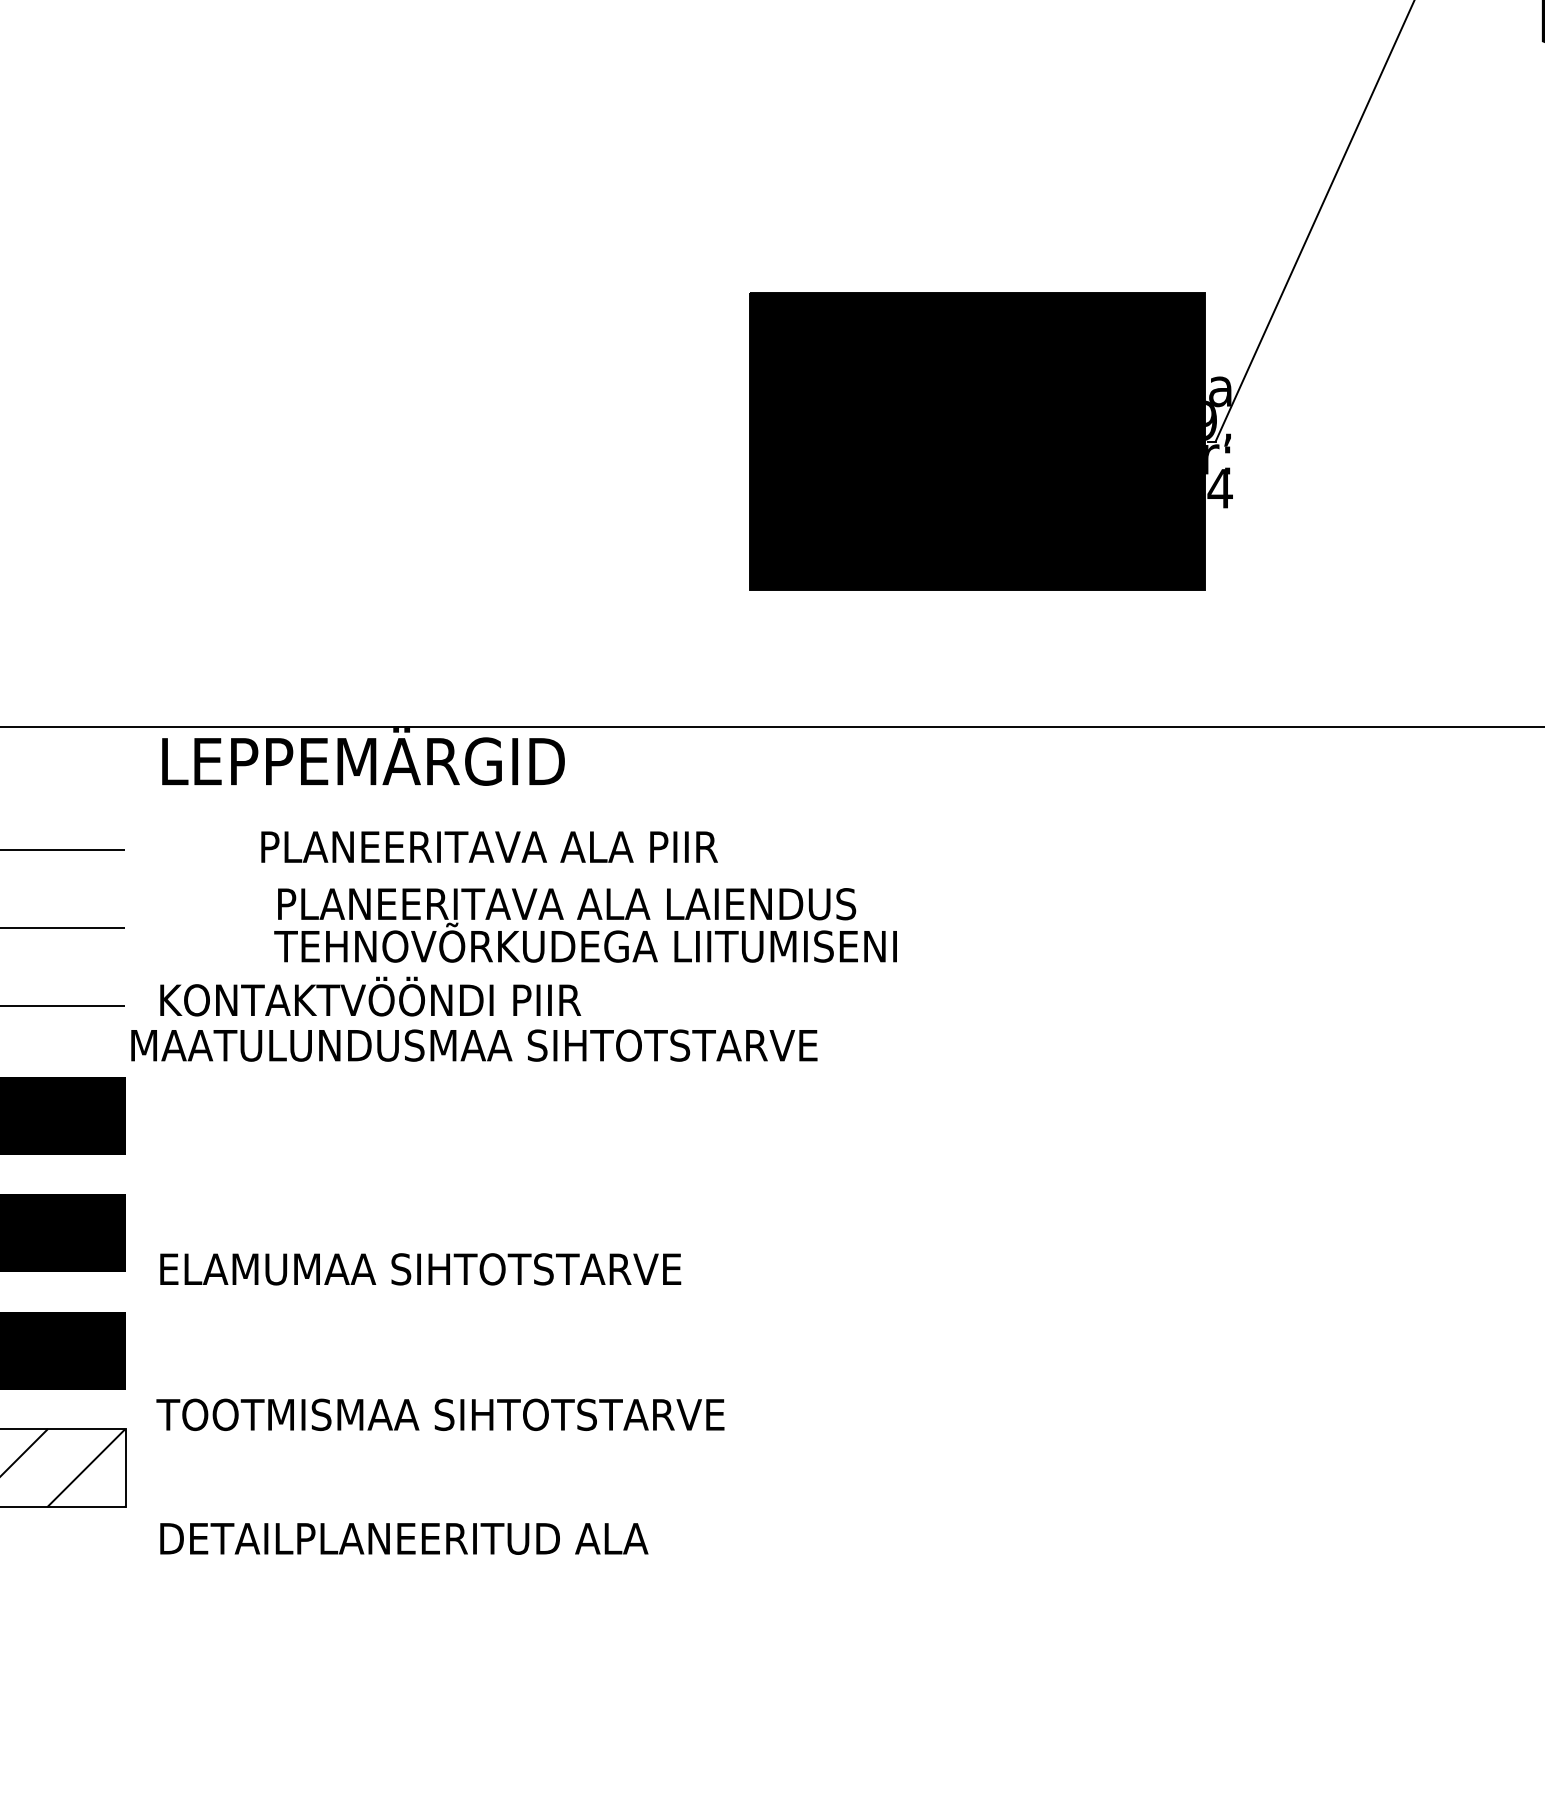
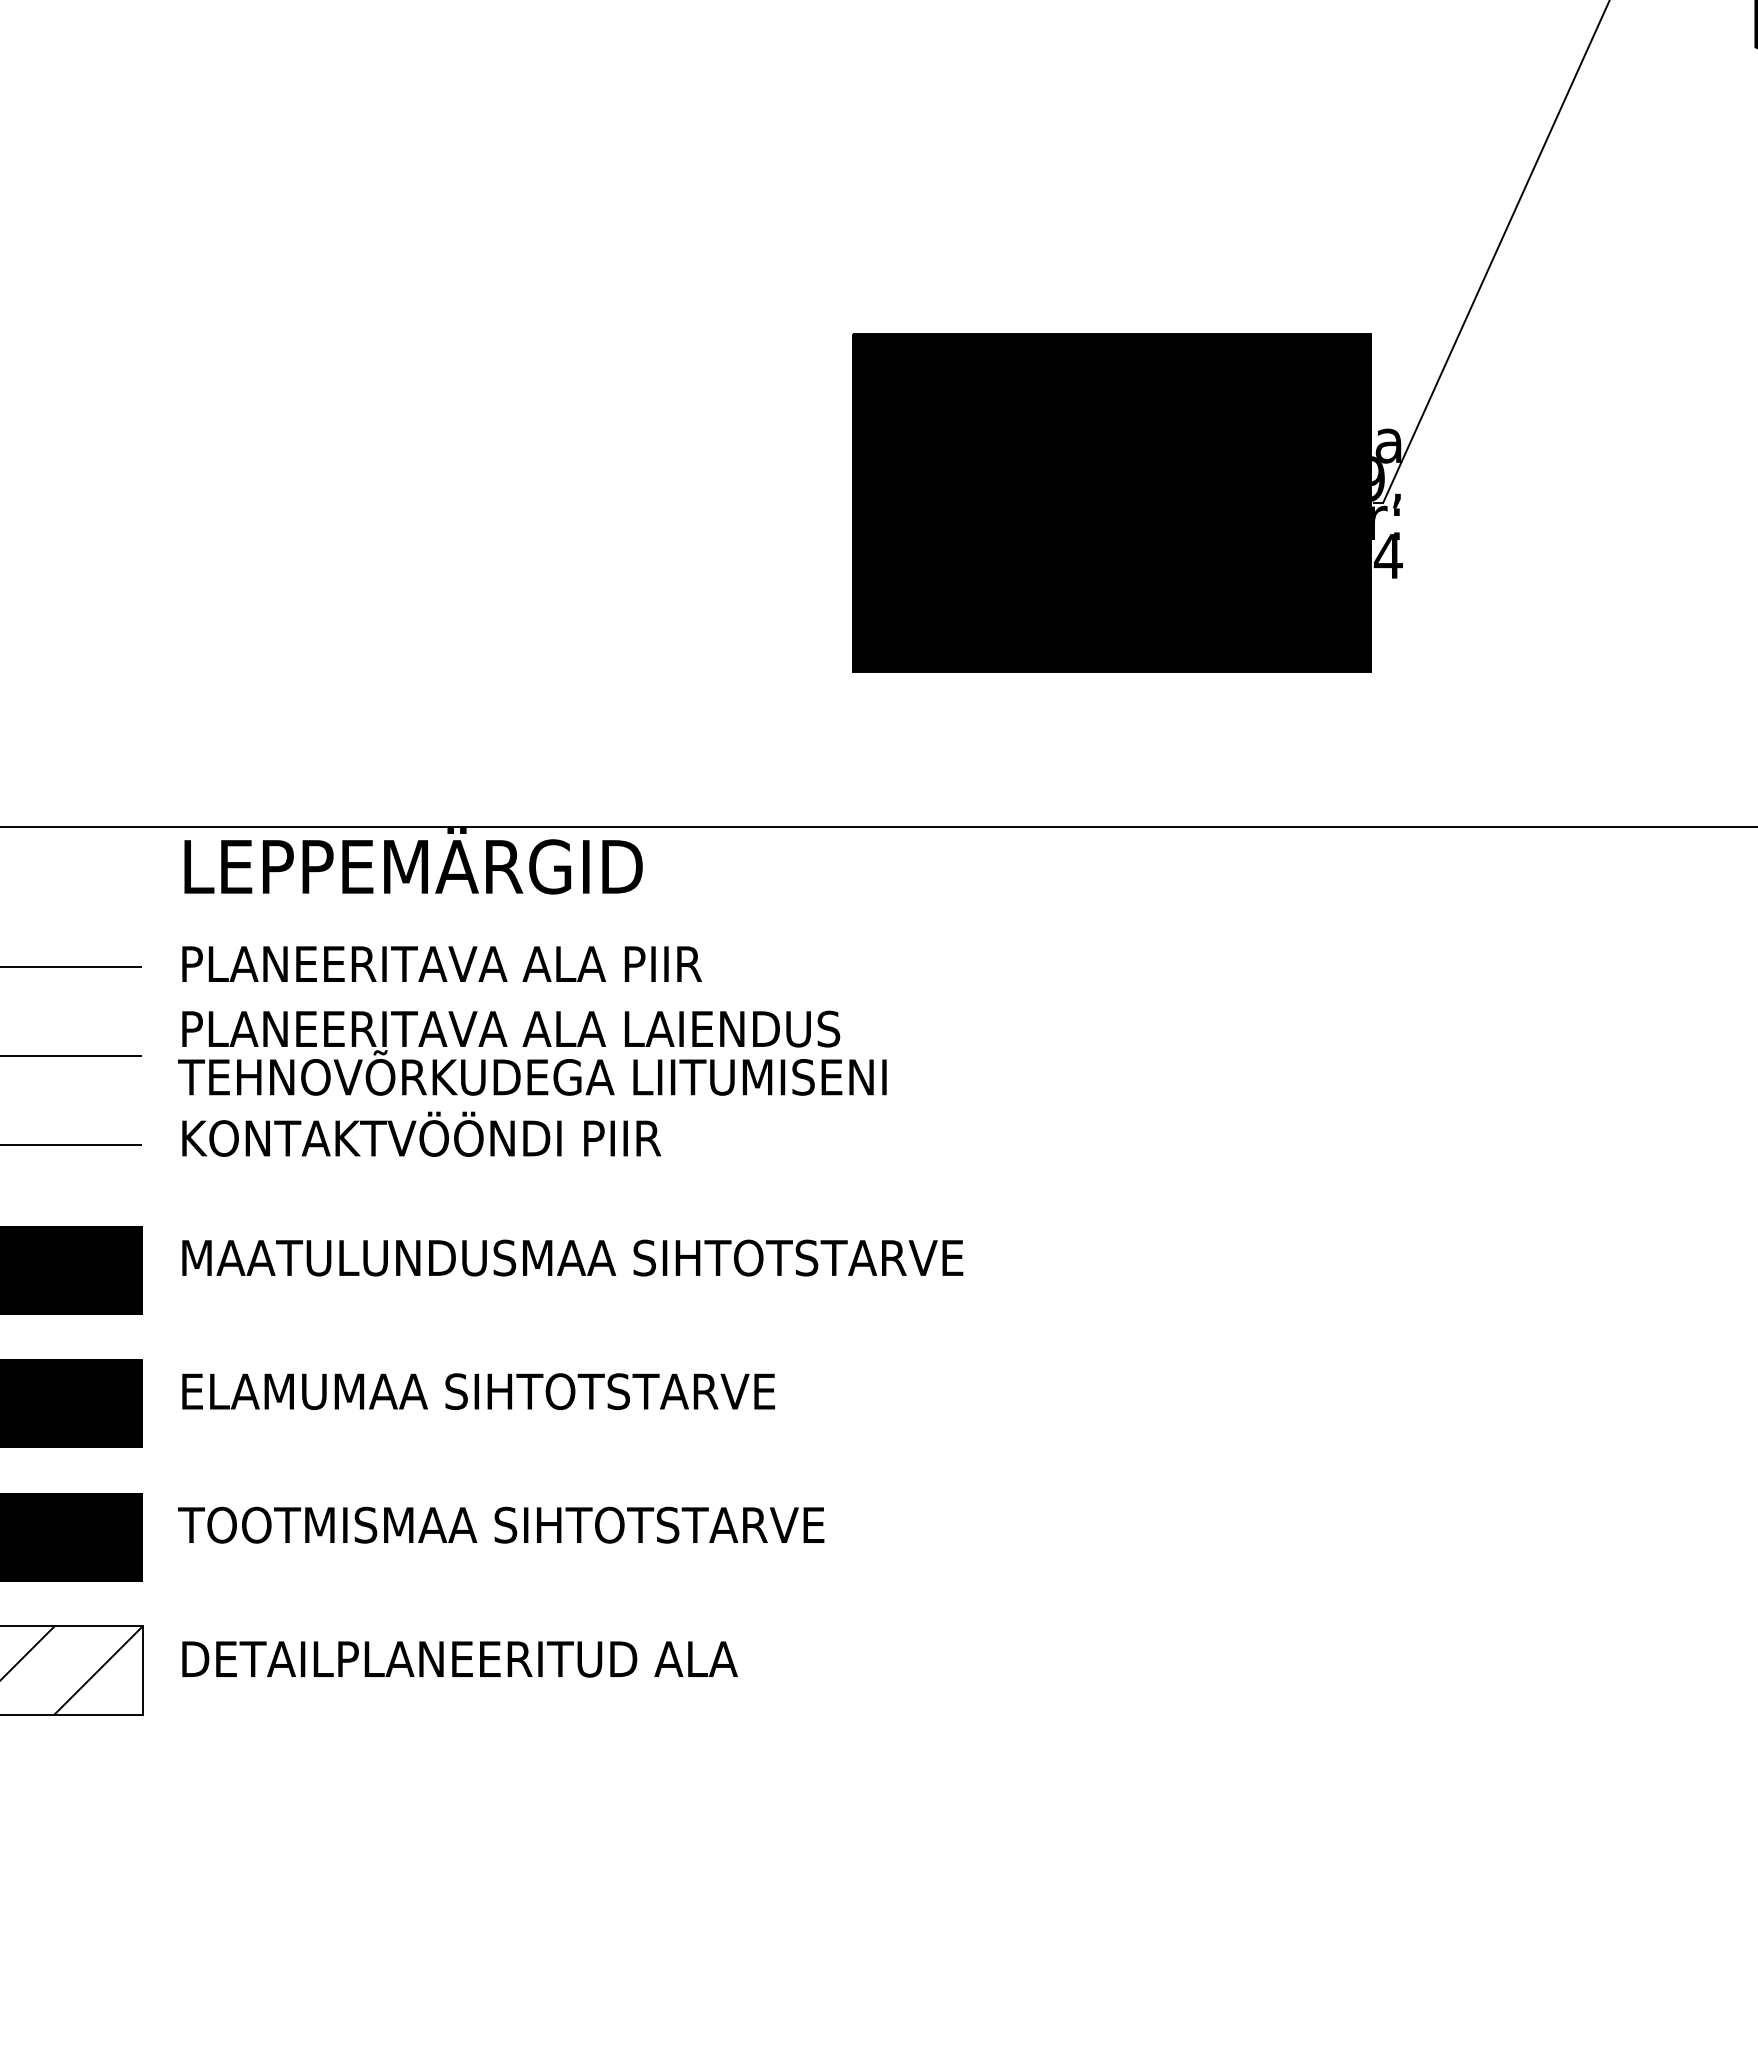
text: (489, 846) -> (441, 963), moved
text: (585, 924) -> (532, 1052), moved
text: (474, 1045) -> (572, 1257), moved
text: (420, 1269) -> (478, 1391), moved
text: (440, 1414) -> (501, 1524), moved
text: (403, 1539) -> (459, 1659), moved

